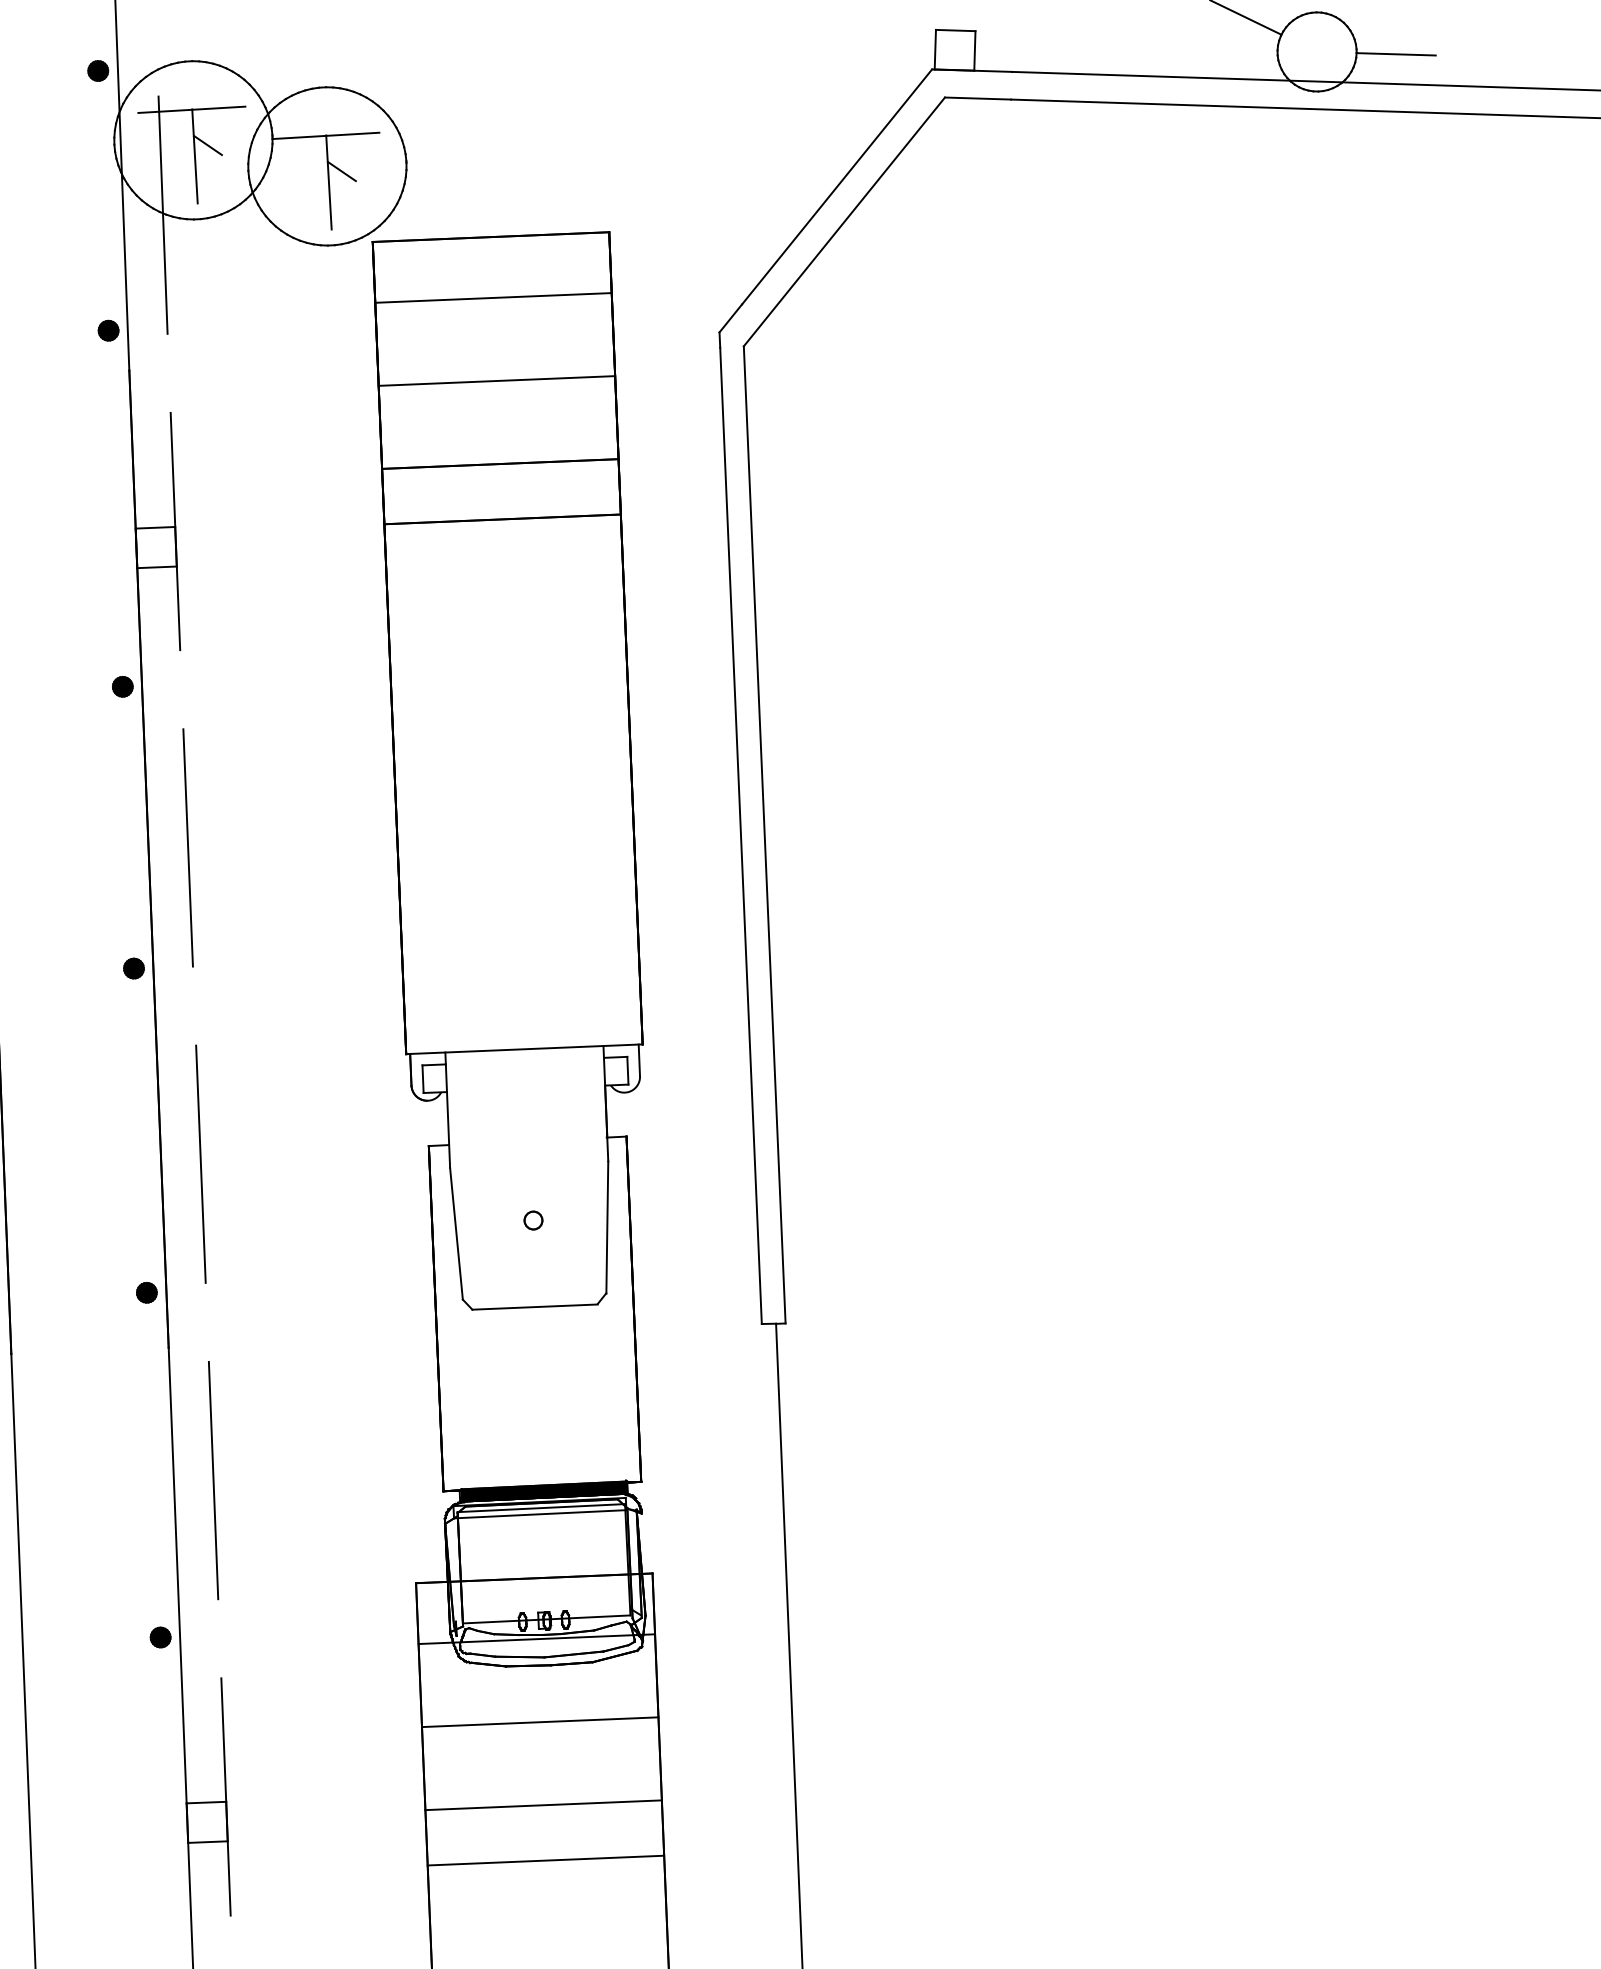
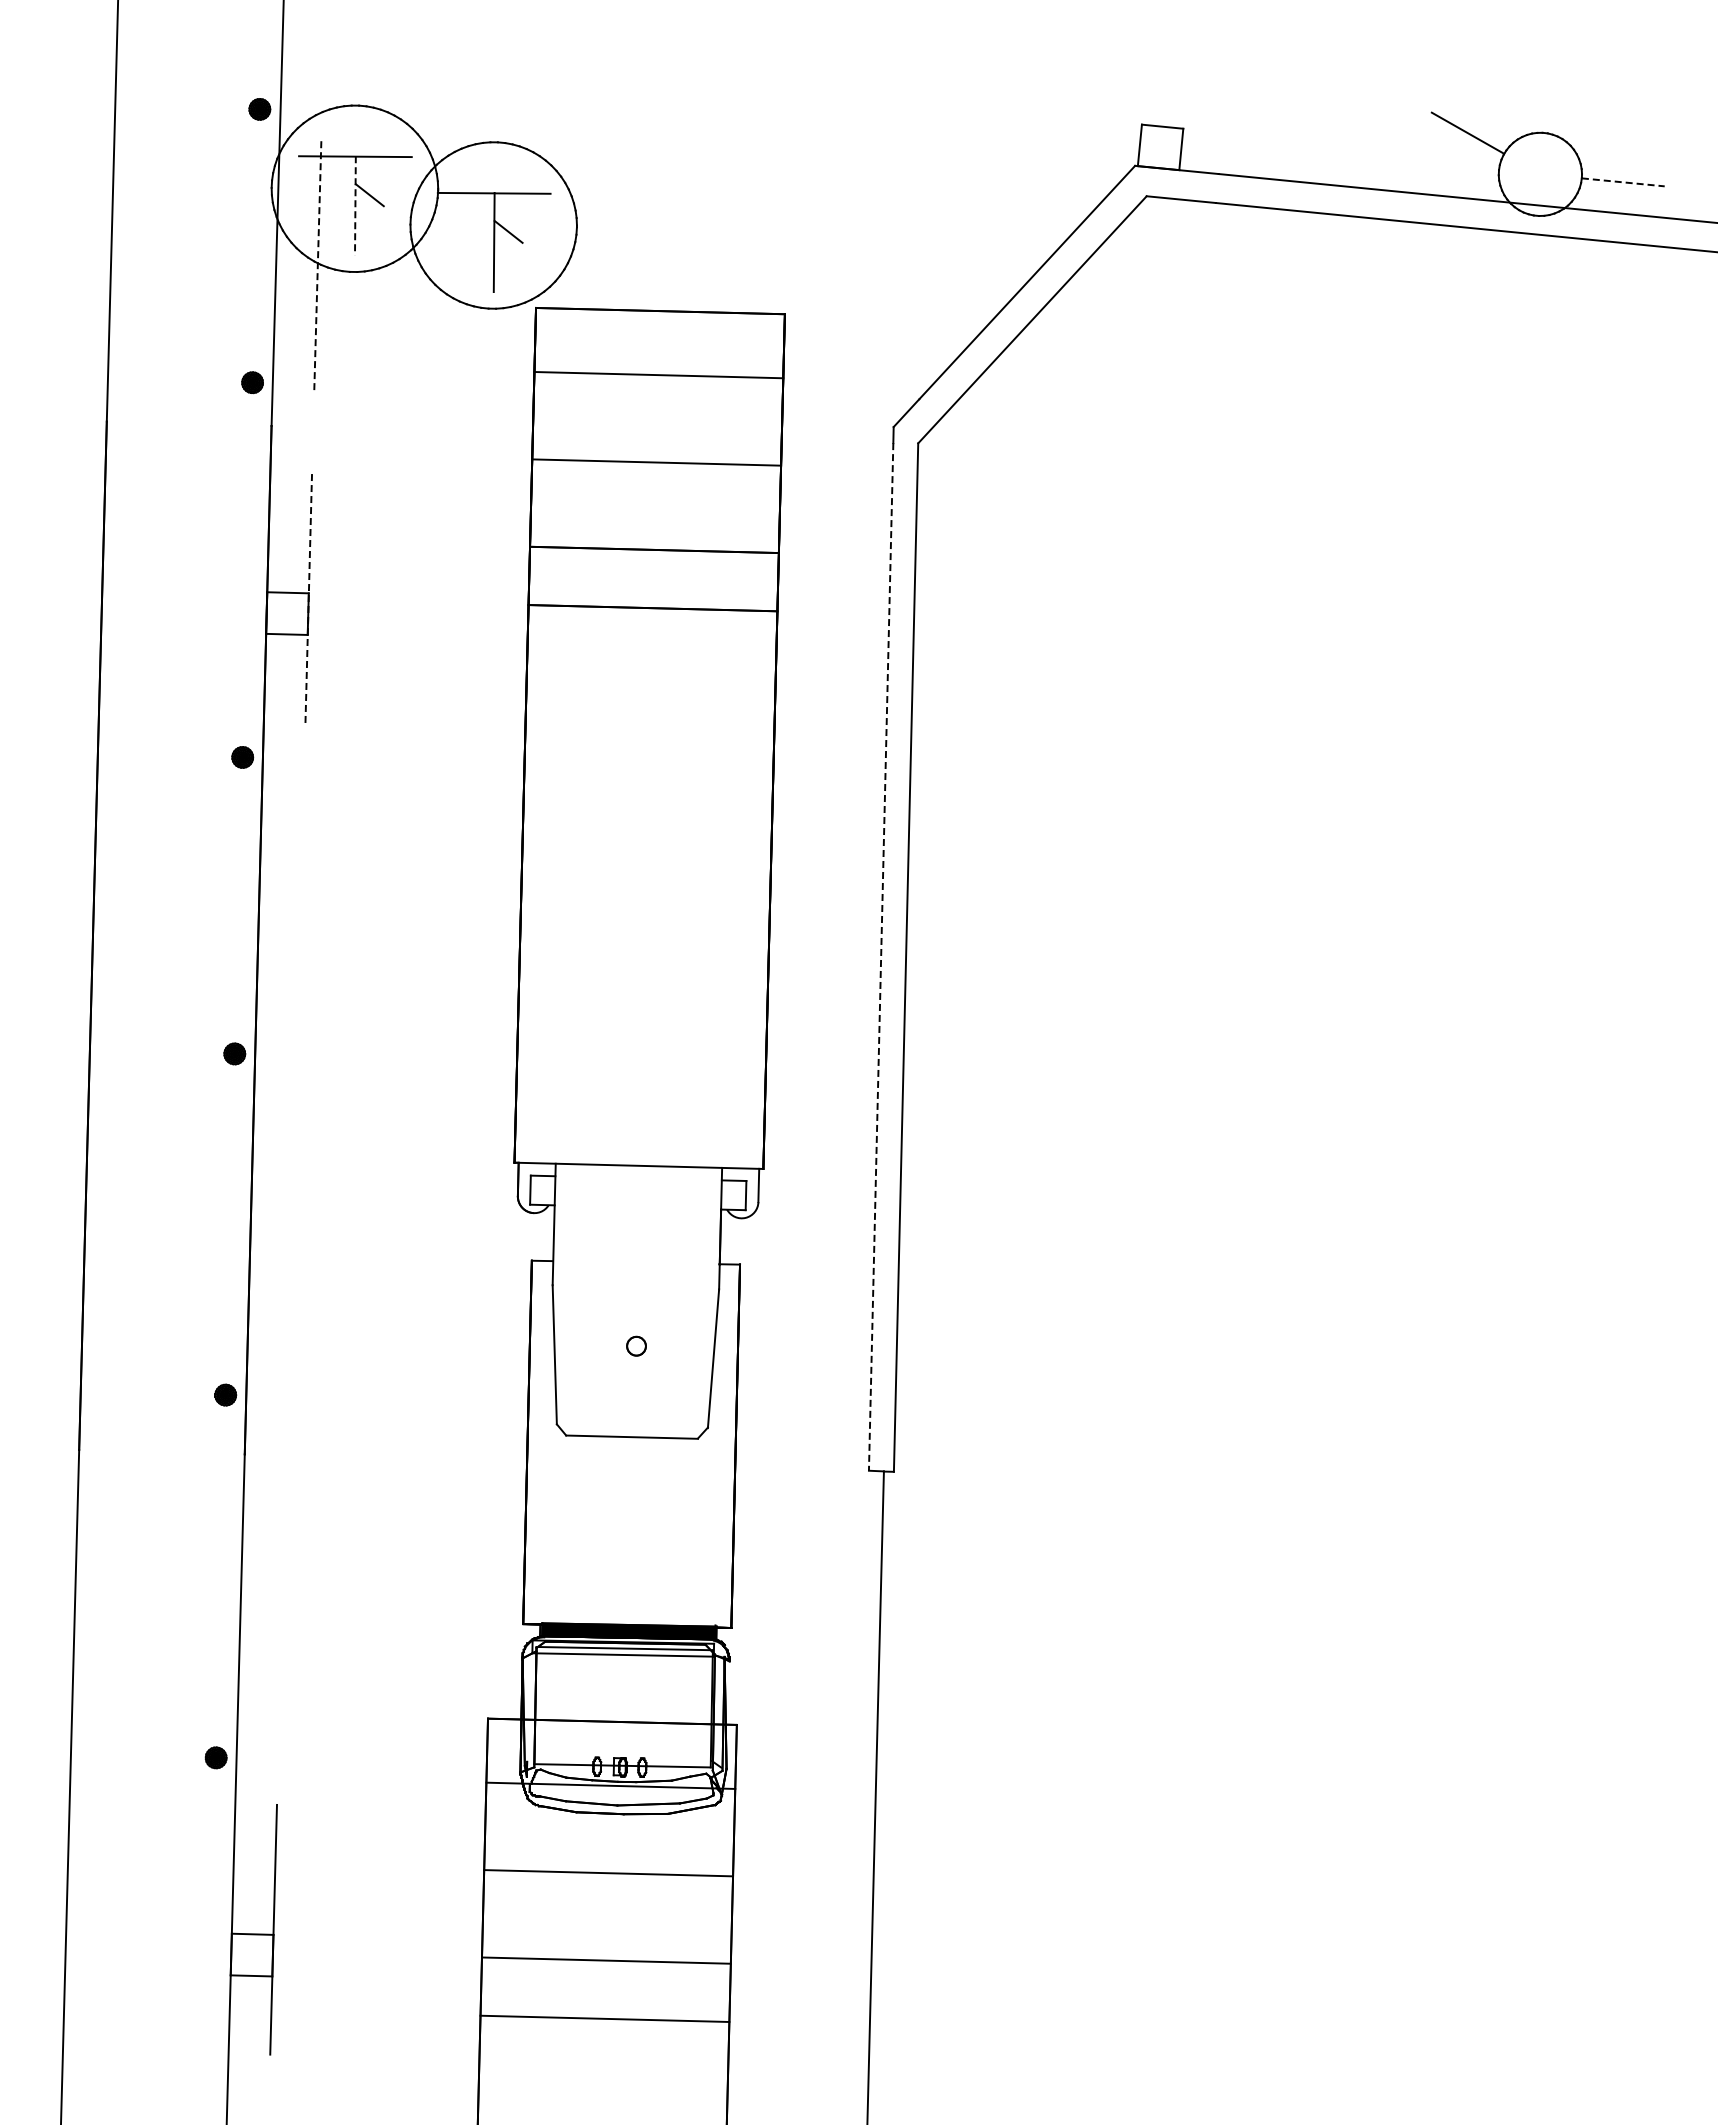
line: (1396, 54) -> (1623, 182), solid -> dashed
line: (195, 156) -> (355, 205), solid -> dashed
line: (162, 215) -> (317, 265), solid -> dashed
line: (175, 531) -> (308, 598), solid -> dashed
line: (741, 835) -> (881, 956), solid -> dashed
line: (187, 847) -> (299, 930), removed
line: (200, 1163) -> (291, 1263), removed
line: (213, 1480) -> (282, 1596), removed

